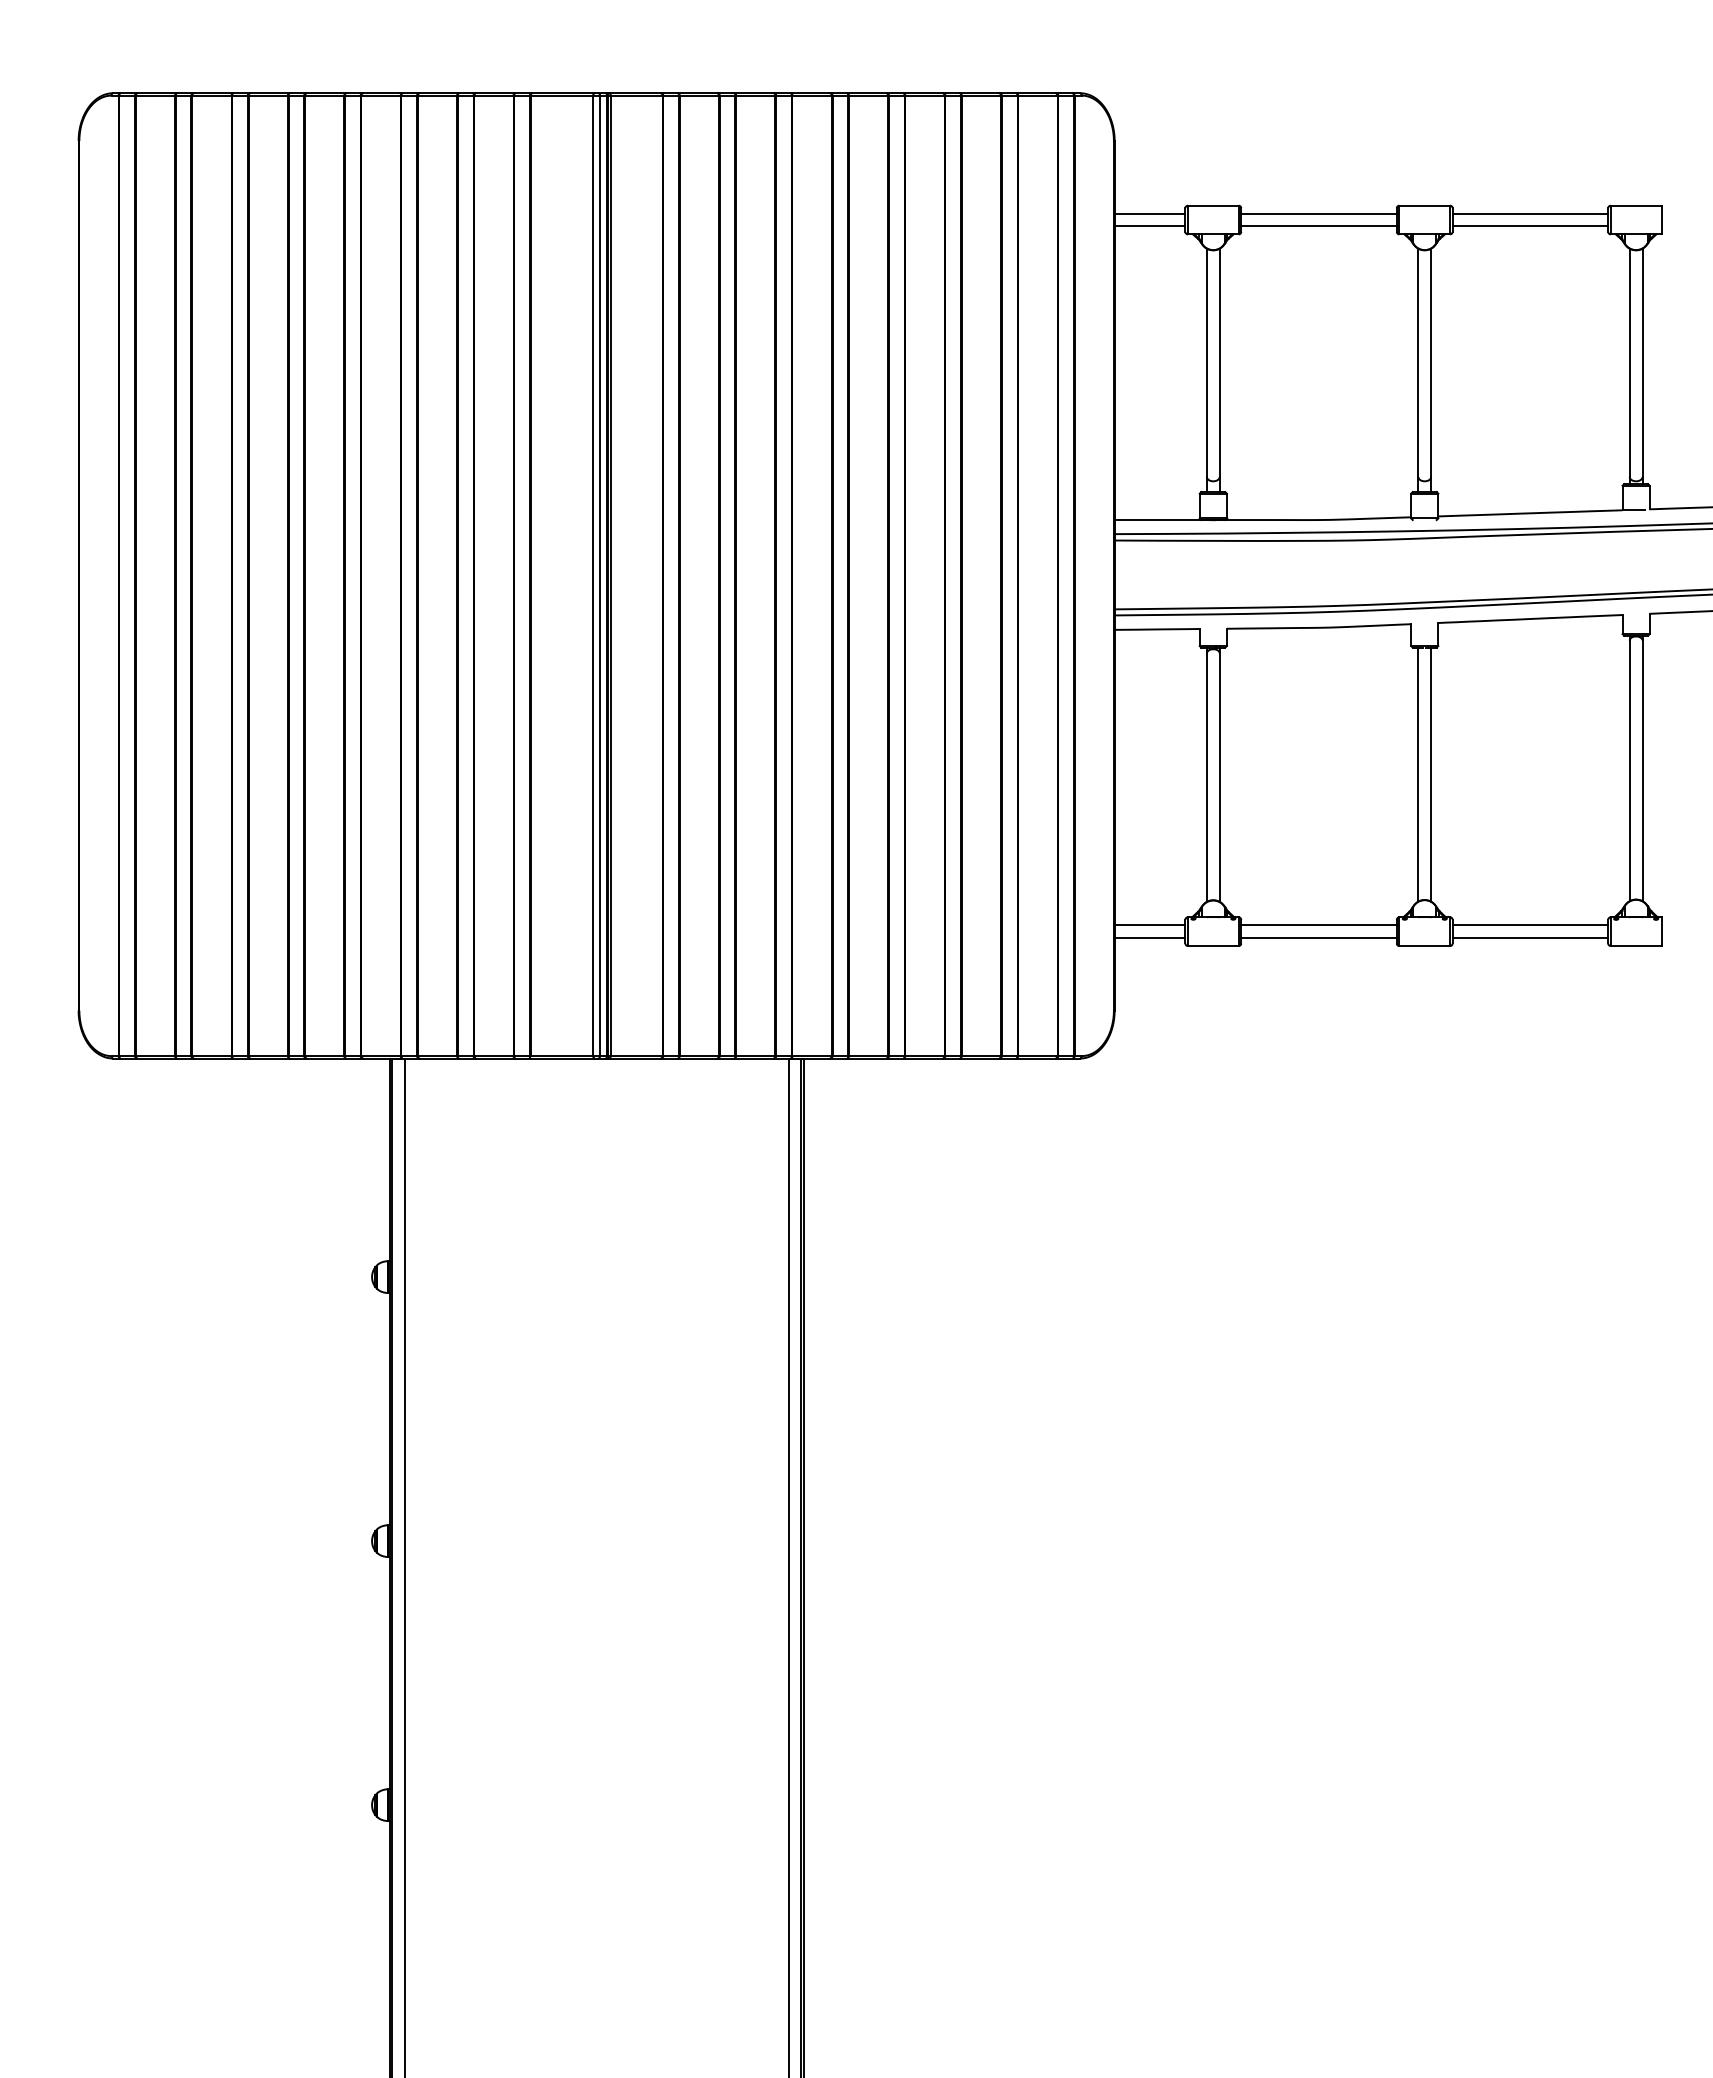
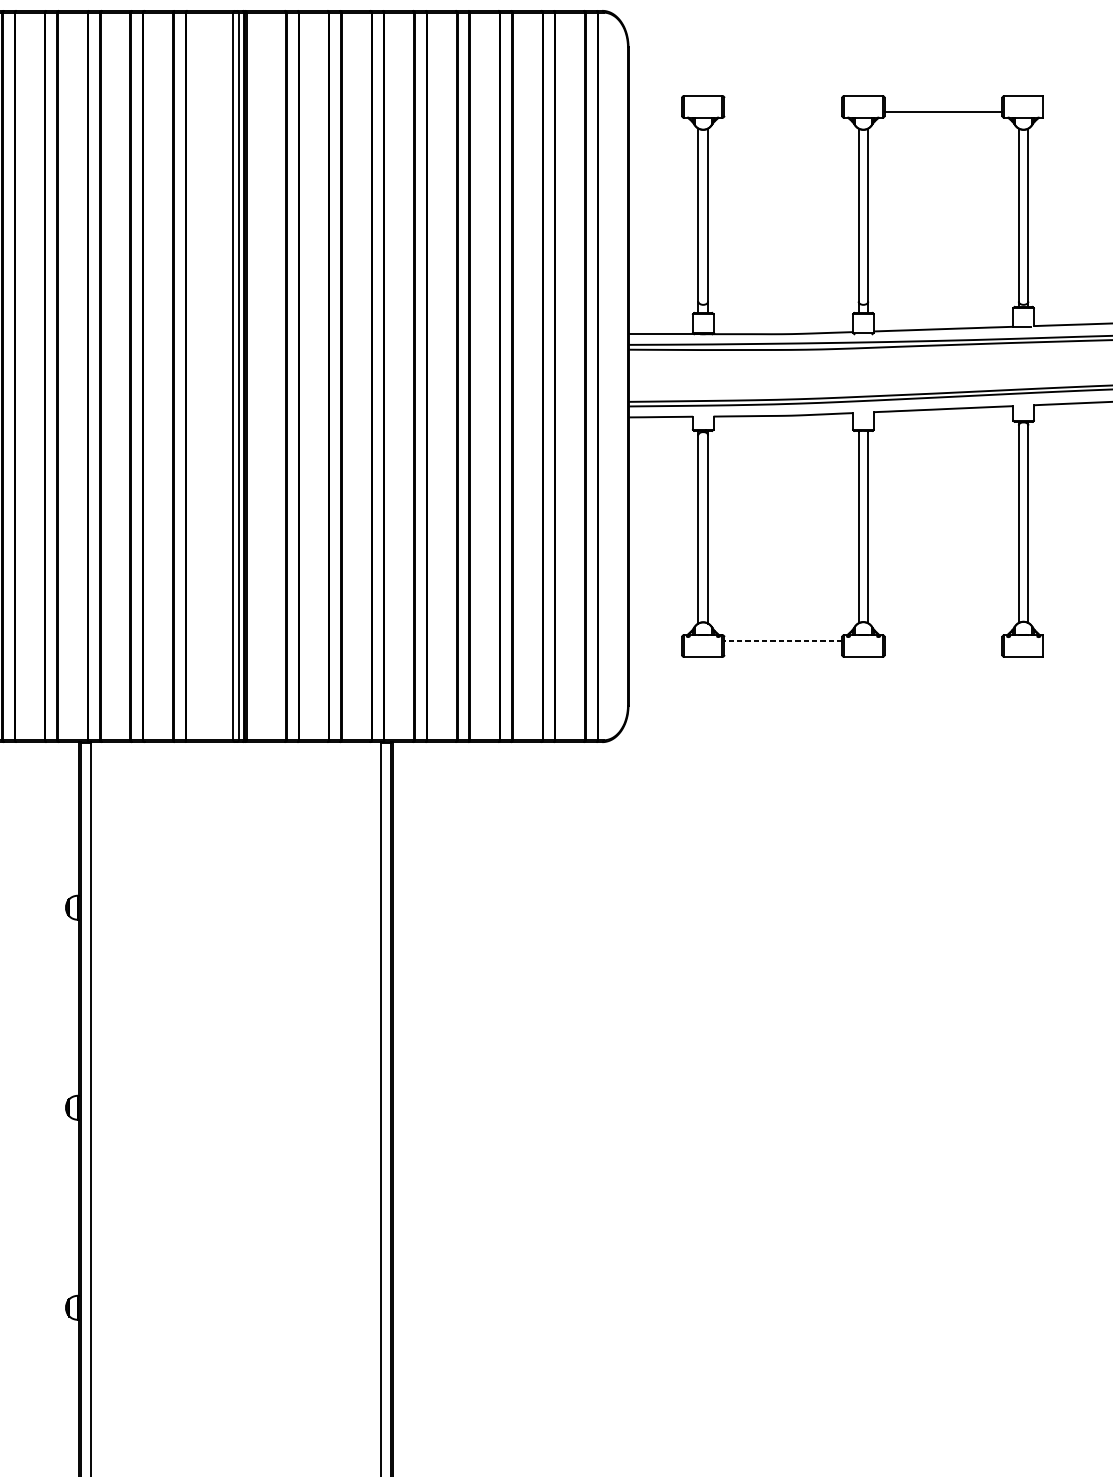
line: (1149, 213) -> (654, 101), removed
line: (1318, 213) -> (782, 101), removed
line: (1530, 213) -> (943, 101), removed
line: (1149, 226) -> (654, 111), removed
line: (1318, 226) -> (782, 111), removed
line: (1149, 925) -> (654, 641), removed
line: (1319, 925) -> (783, 641), solid -> dashed
line: (1530, 925) -> (943, 641), removed
line: (1149, 938) -> (654, 651), removed
line: (1318, 938) -> (782, 651), removed
line: (1530, 938) -> (943, 651), removed

